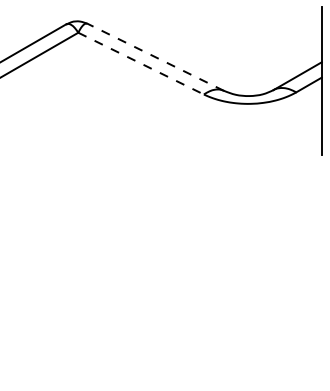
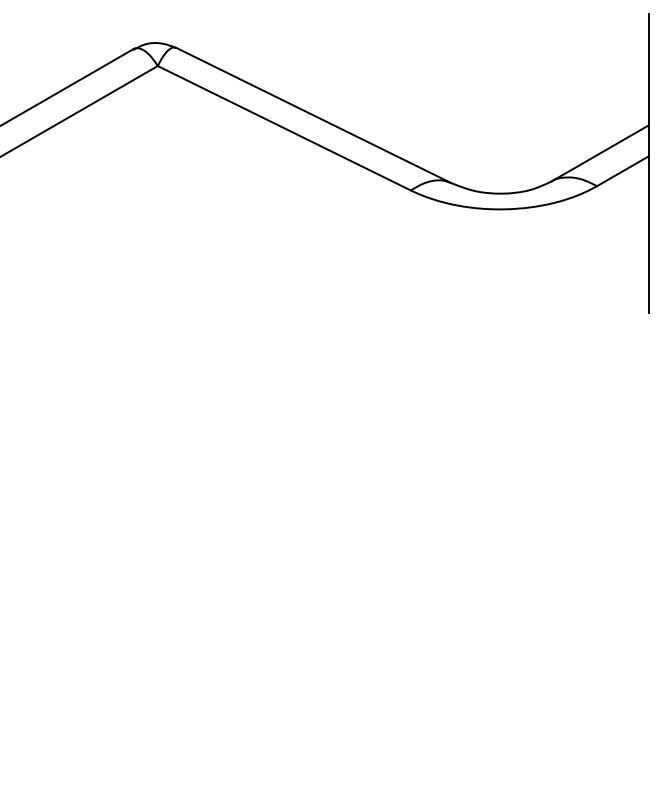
line: (155, 57) -> (313, 115), dashed -> solid
line: (141, 63) -> (285, 128), dashed -> solid

